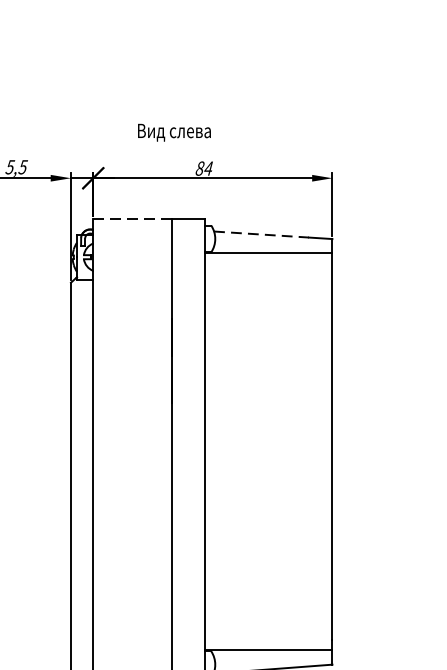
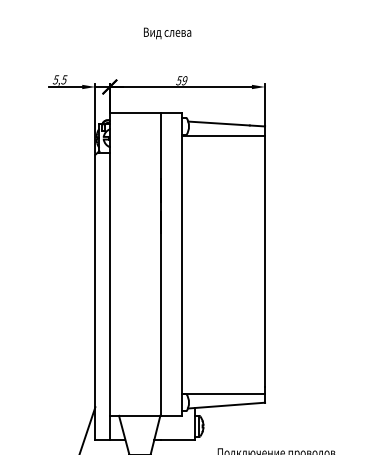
text: (174, 132) -> (167, 33), moved
text: (203, 168) -> (181, 80), 84 -> 59
line: (132, 219) -> (135, 113), dashed -> solid
line: (262, 234) -> (219, 123), dashed -> solid

